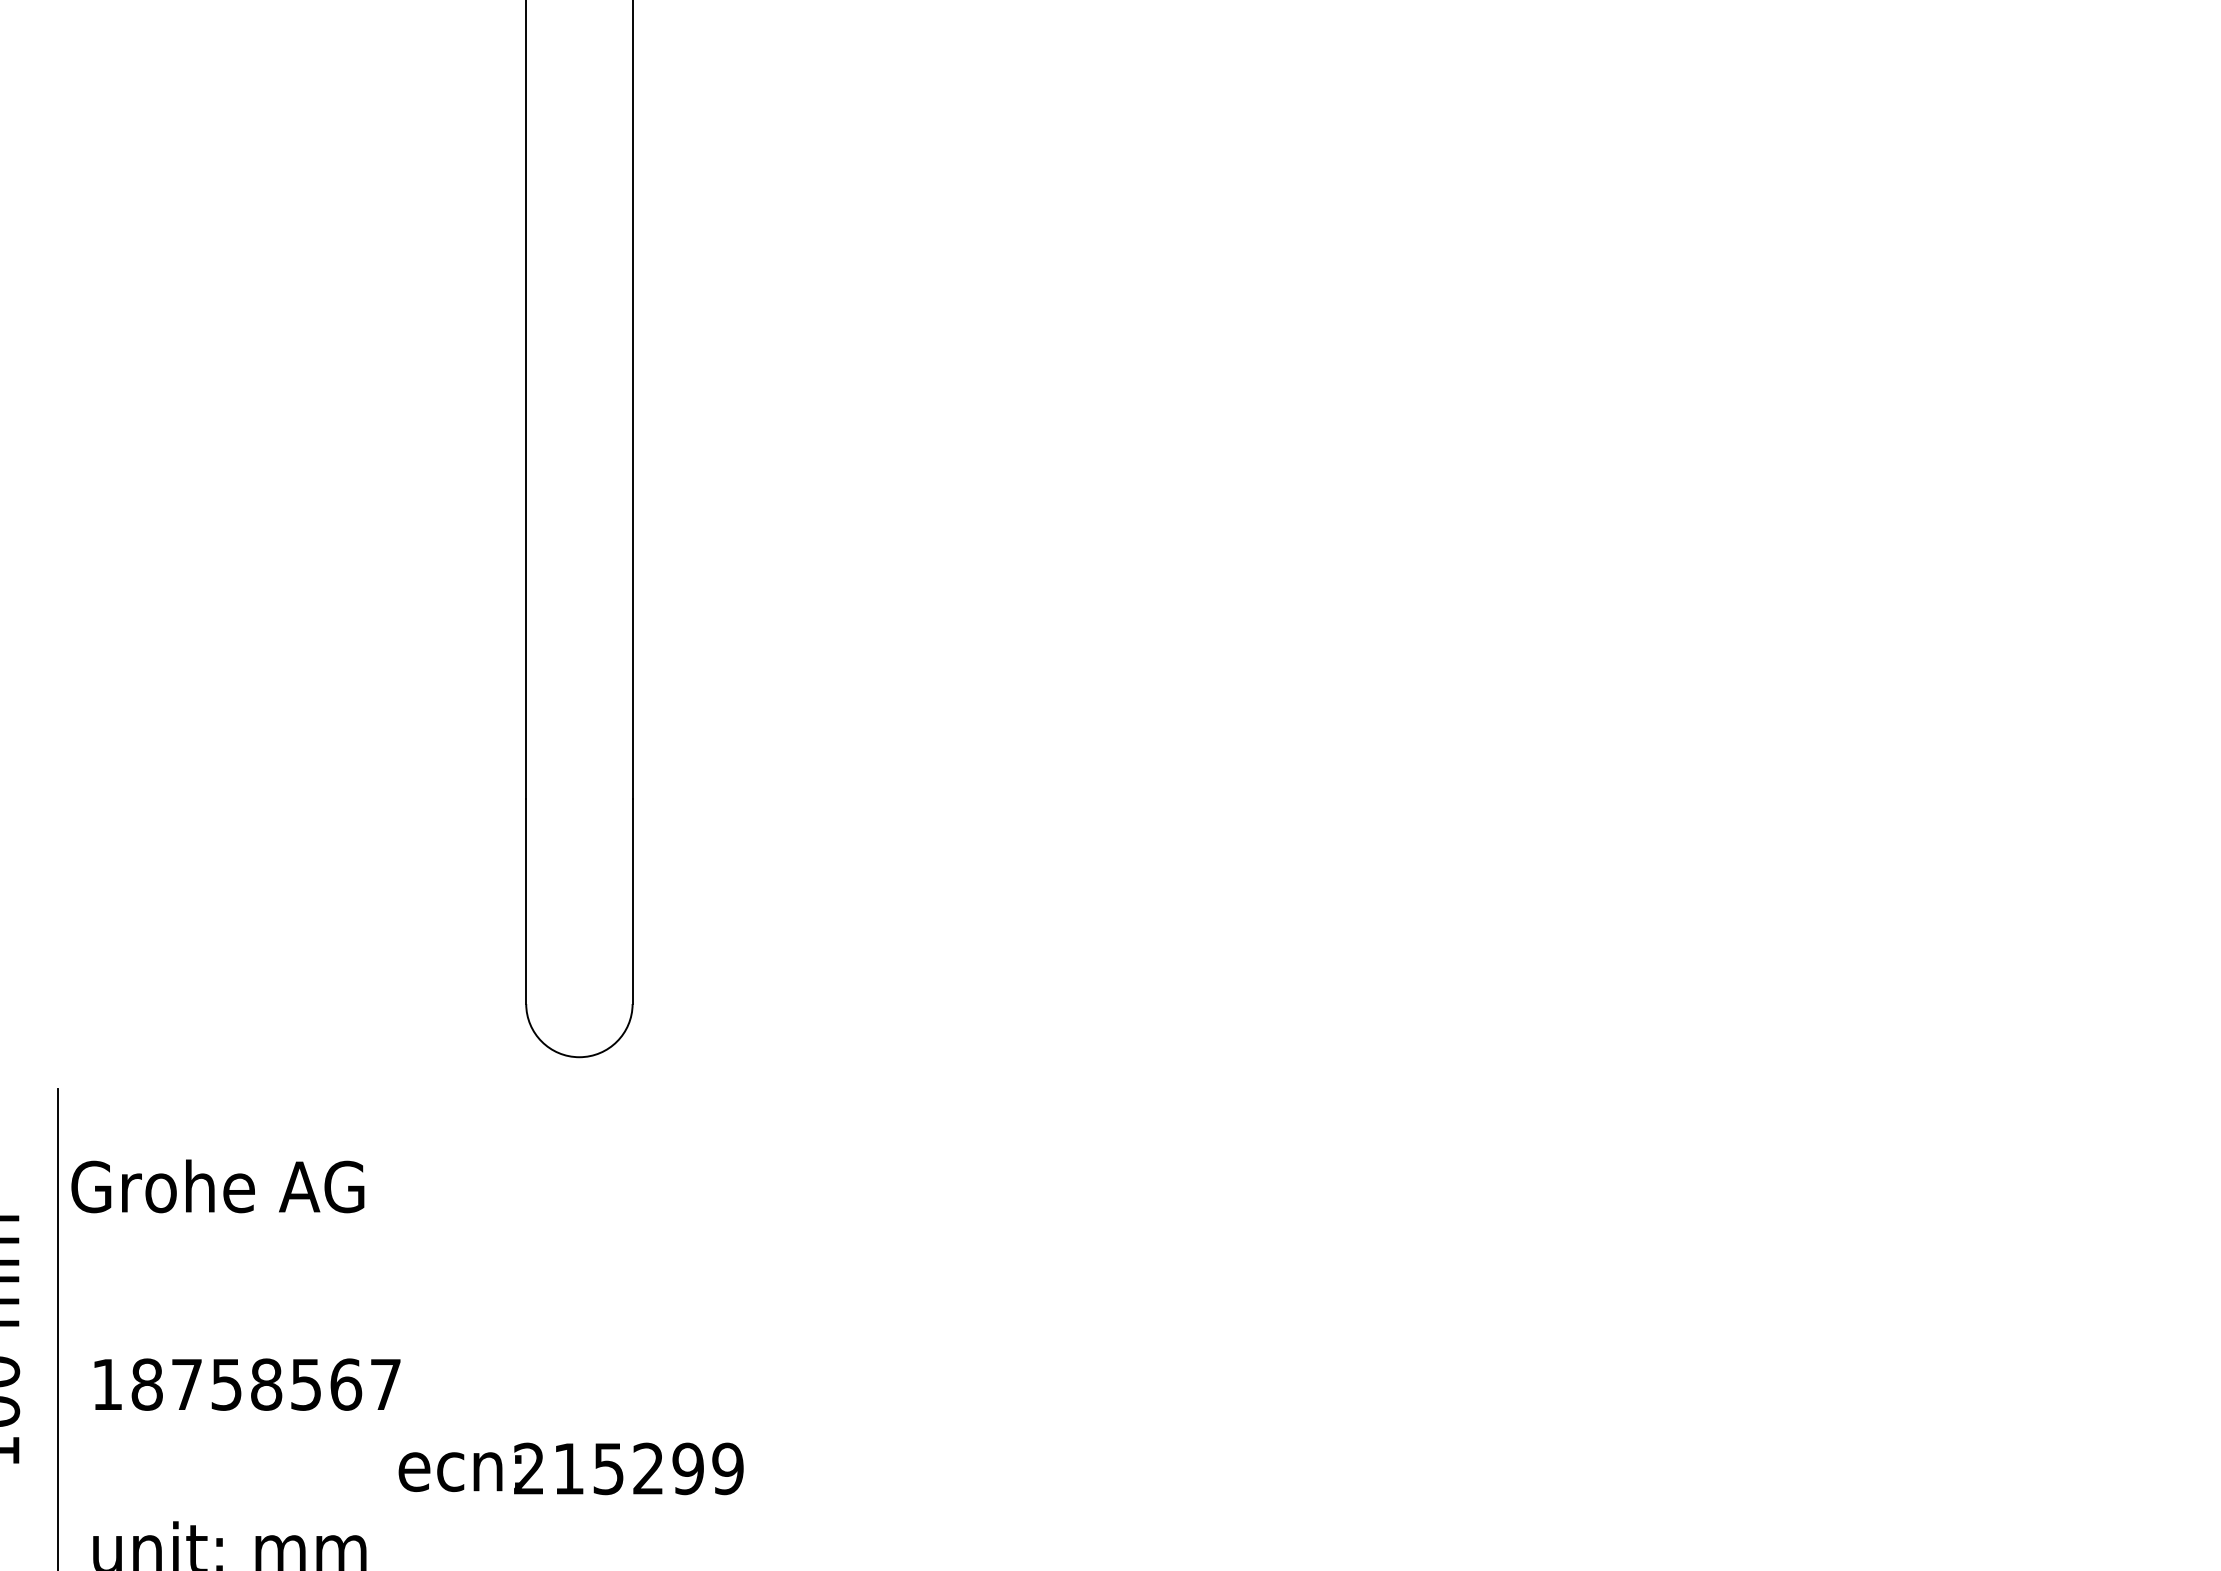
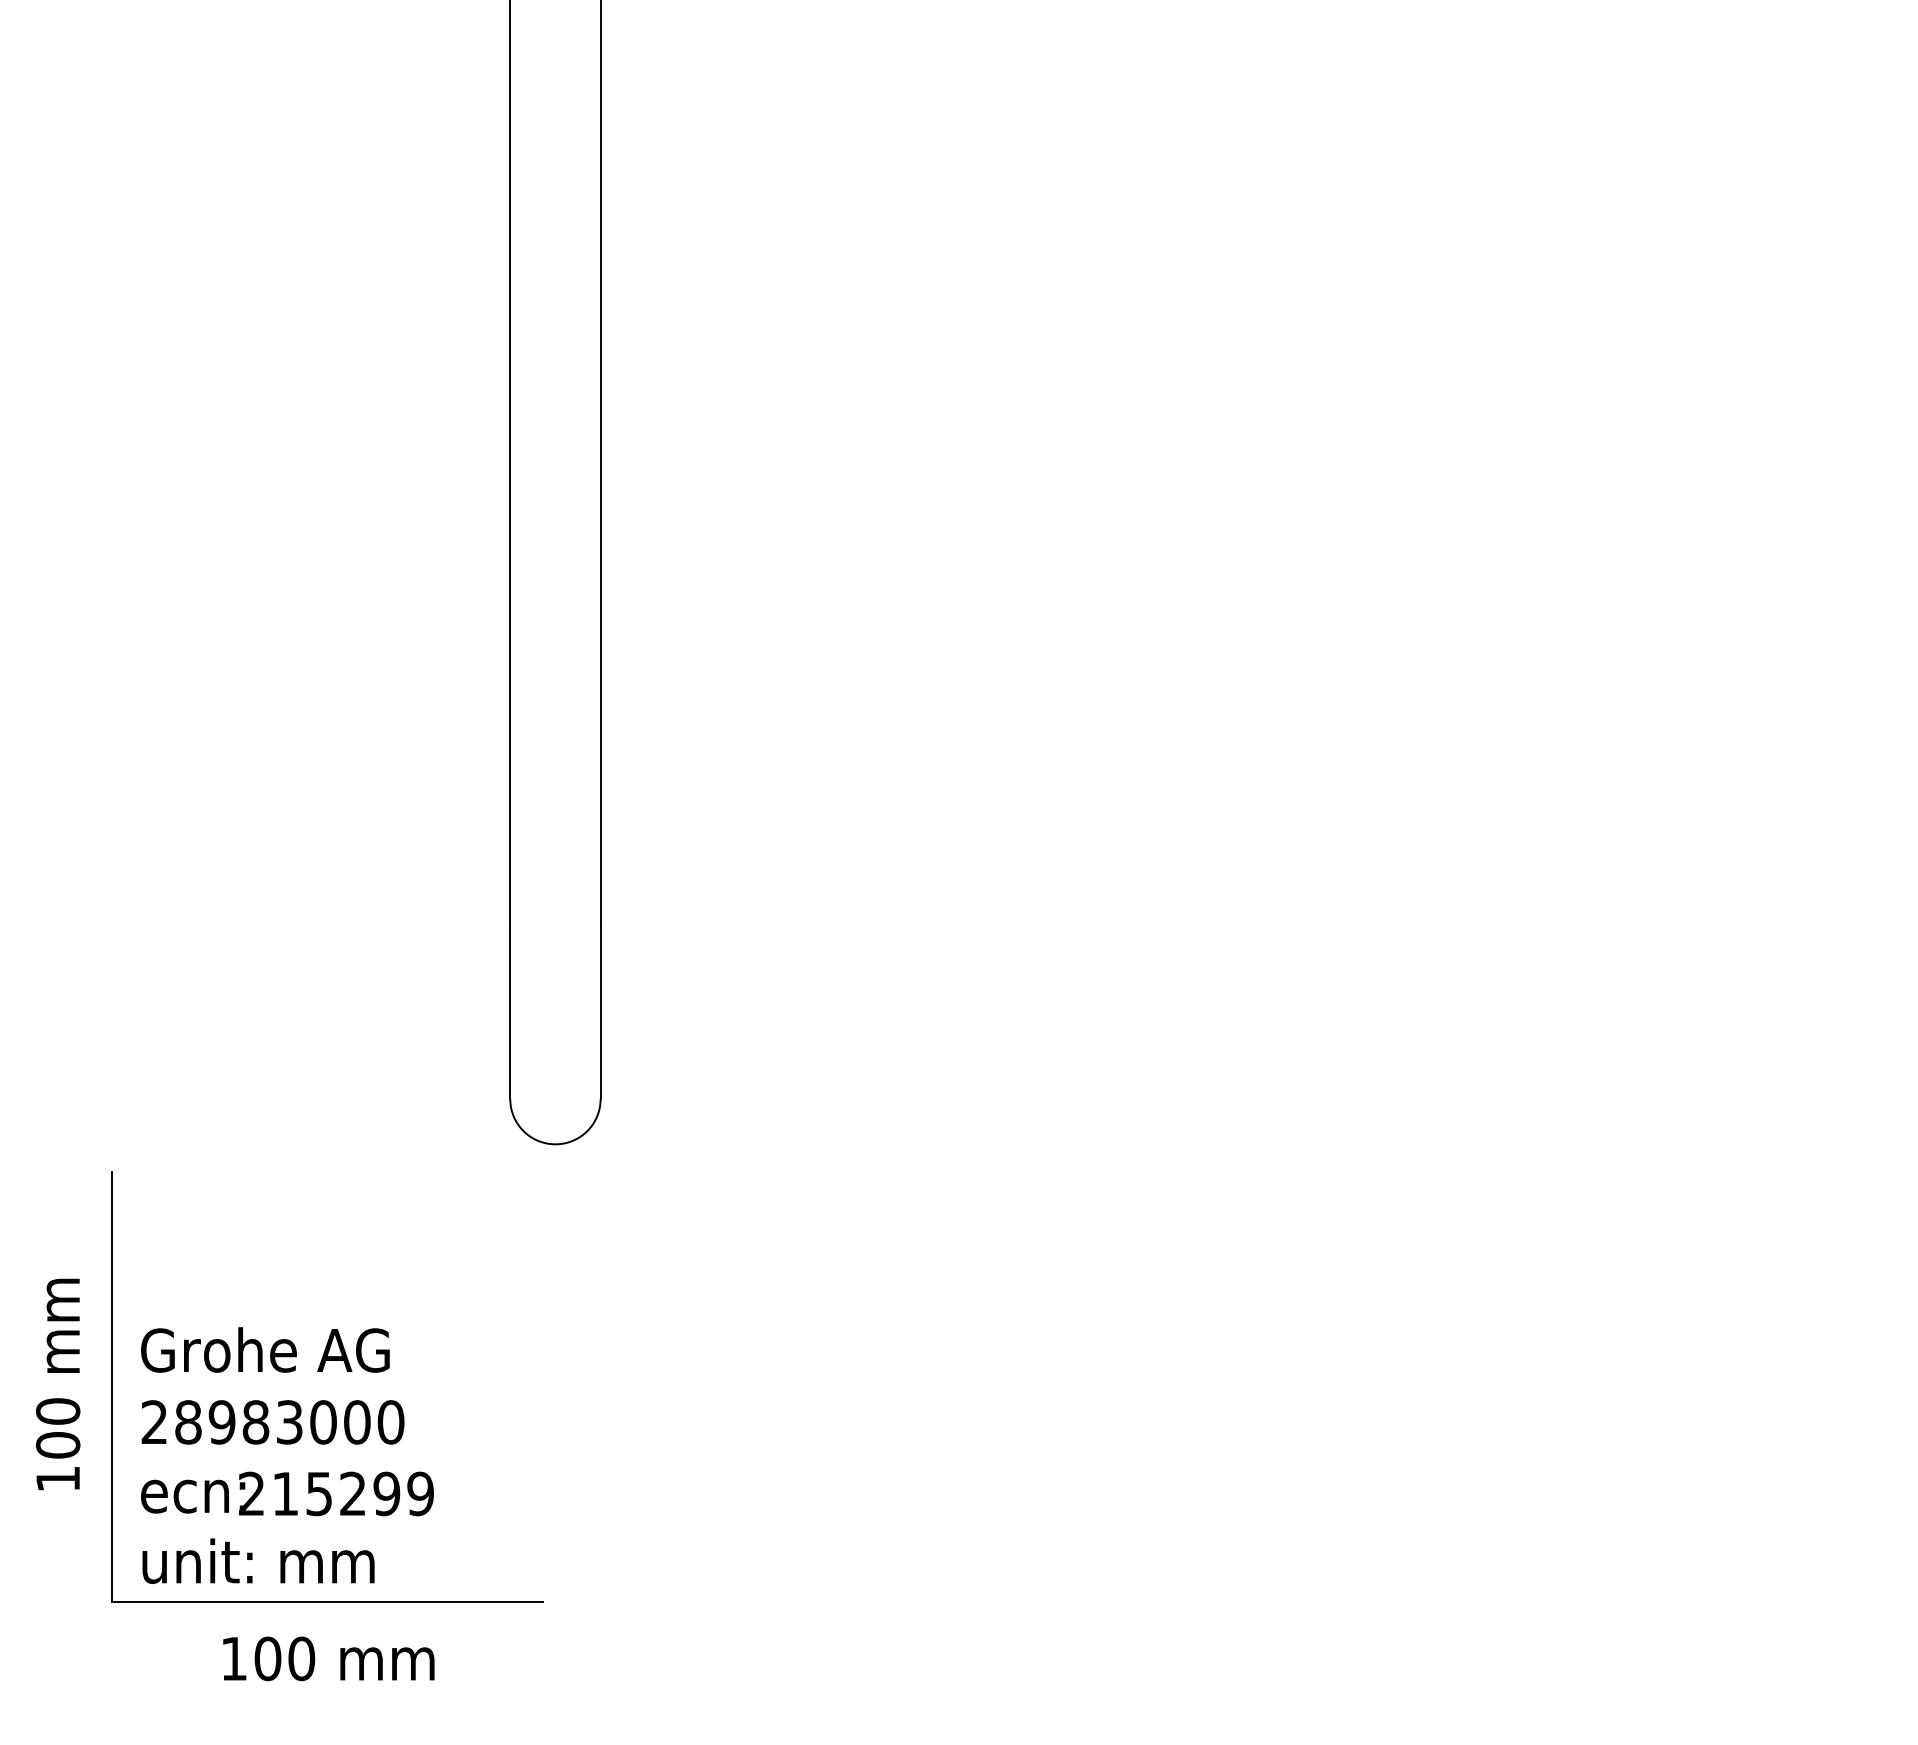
text: (217, 1185) -> (265, 1349), moved
text: (246, 1384) -> (272, 1422), 18758567 -> 28983000
text: (571, 1468) -> (287, 1493), moved

